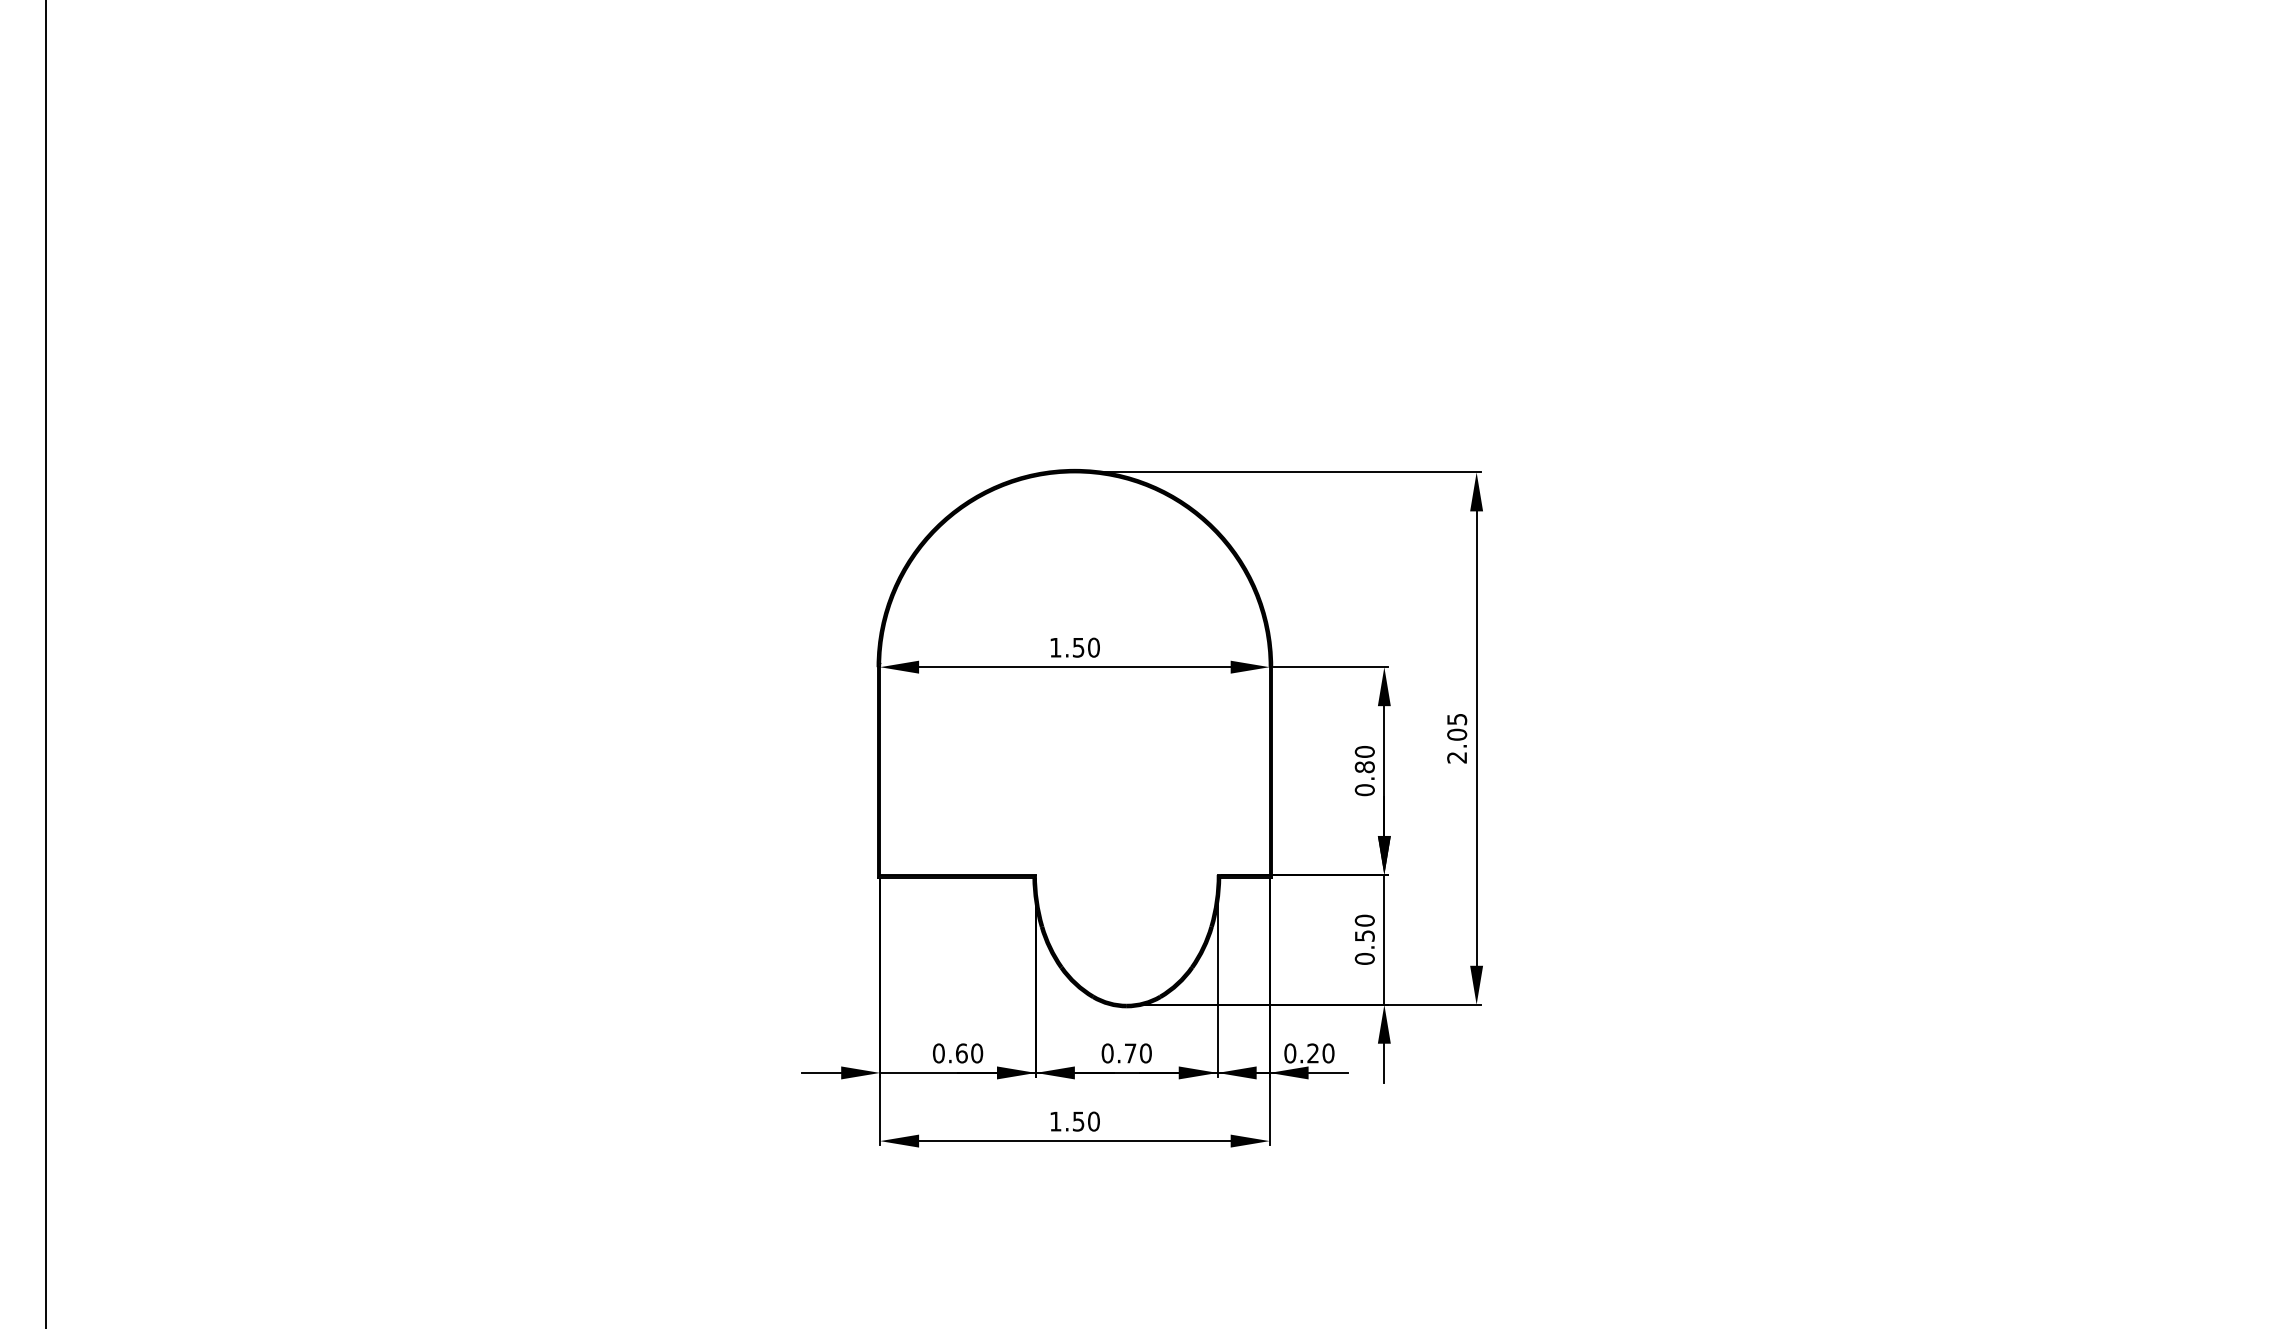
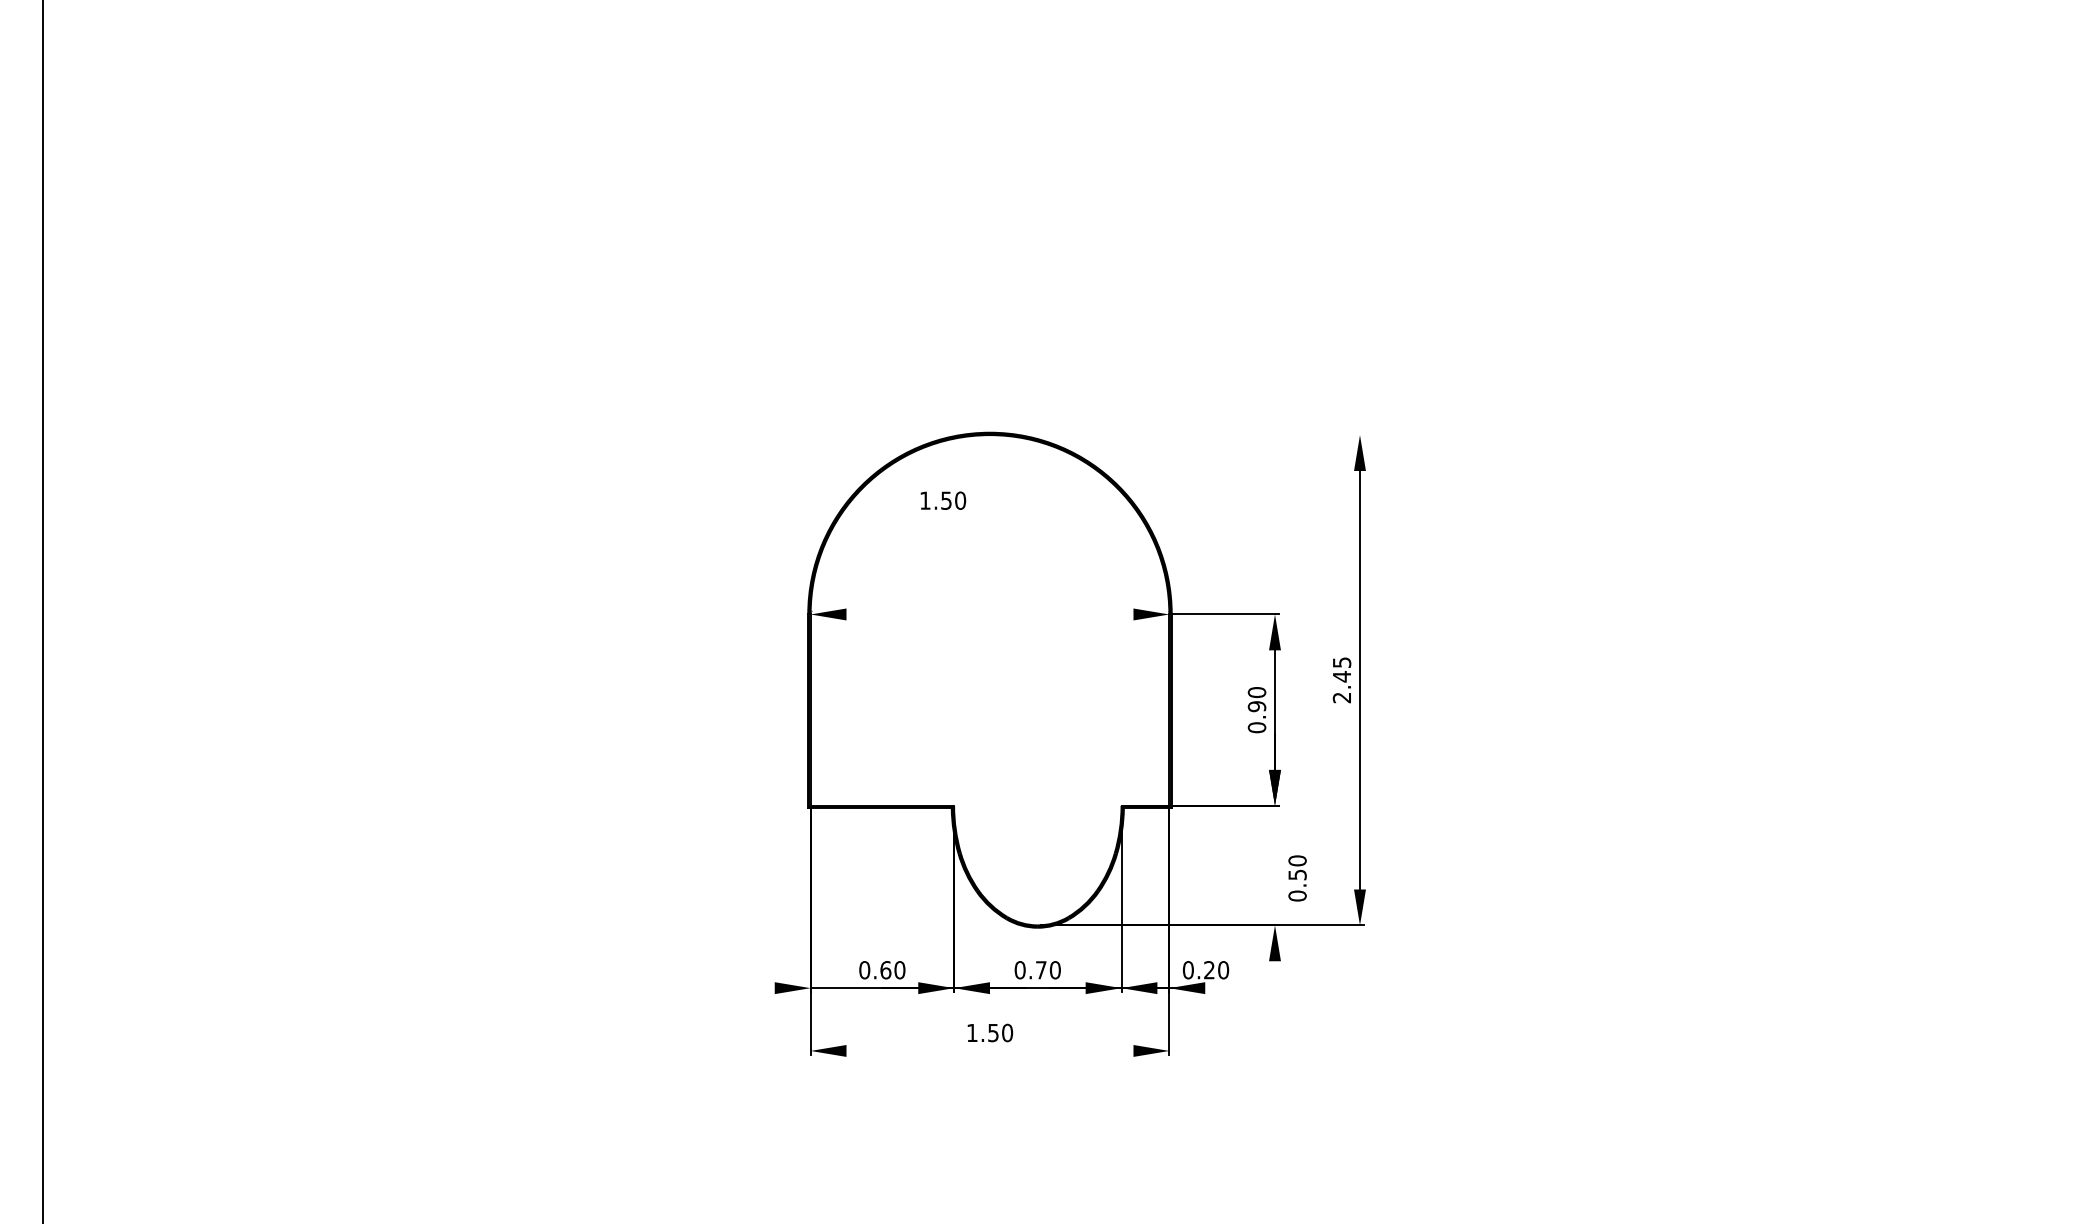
line: (1279, 472) -> (1178, 435), removed
text: (1074, 647) -> (942, 500), moved
line: (1074, 667) -> (989, 614), removed
text: (1457, 734) -> (1342, 676), 2.05 -> 2.45
text: (1364, 767) -> (1256, 706), 0.80 -> 0.90
text: (1364, 939) -> (1297, 878), moved
line: (1384, 939) -> (1275, 865), removed
line: (1384, 1062) -> (1275, 978), removed
line: (821, 1072) -> (756, 987), removed
line: (1327, 1072) -> (1222, 987), removed
line: (1074, 1141) -> (989, 1051), removed

